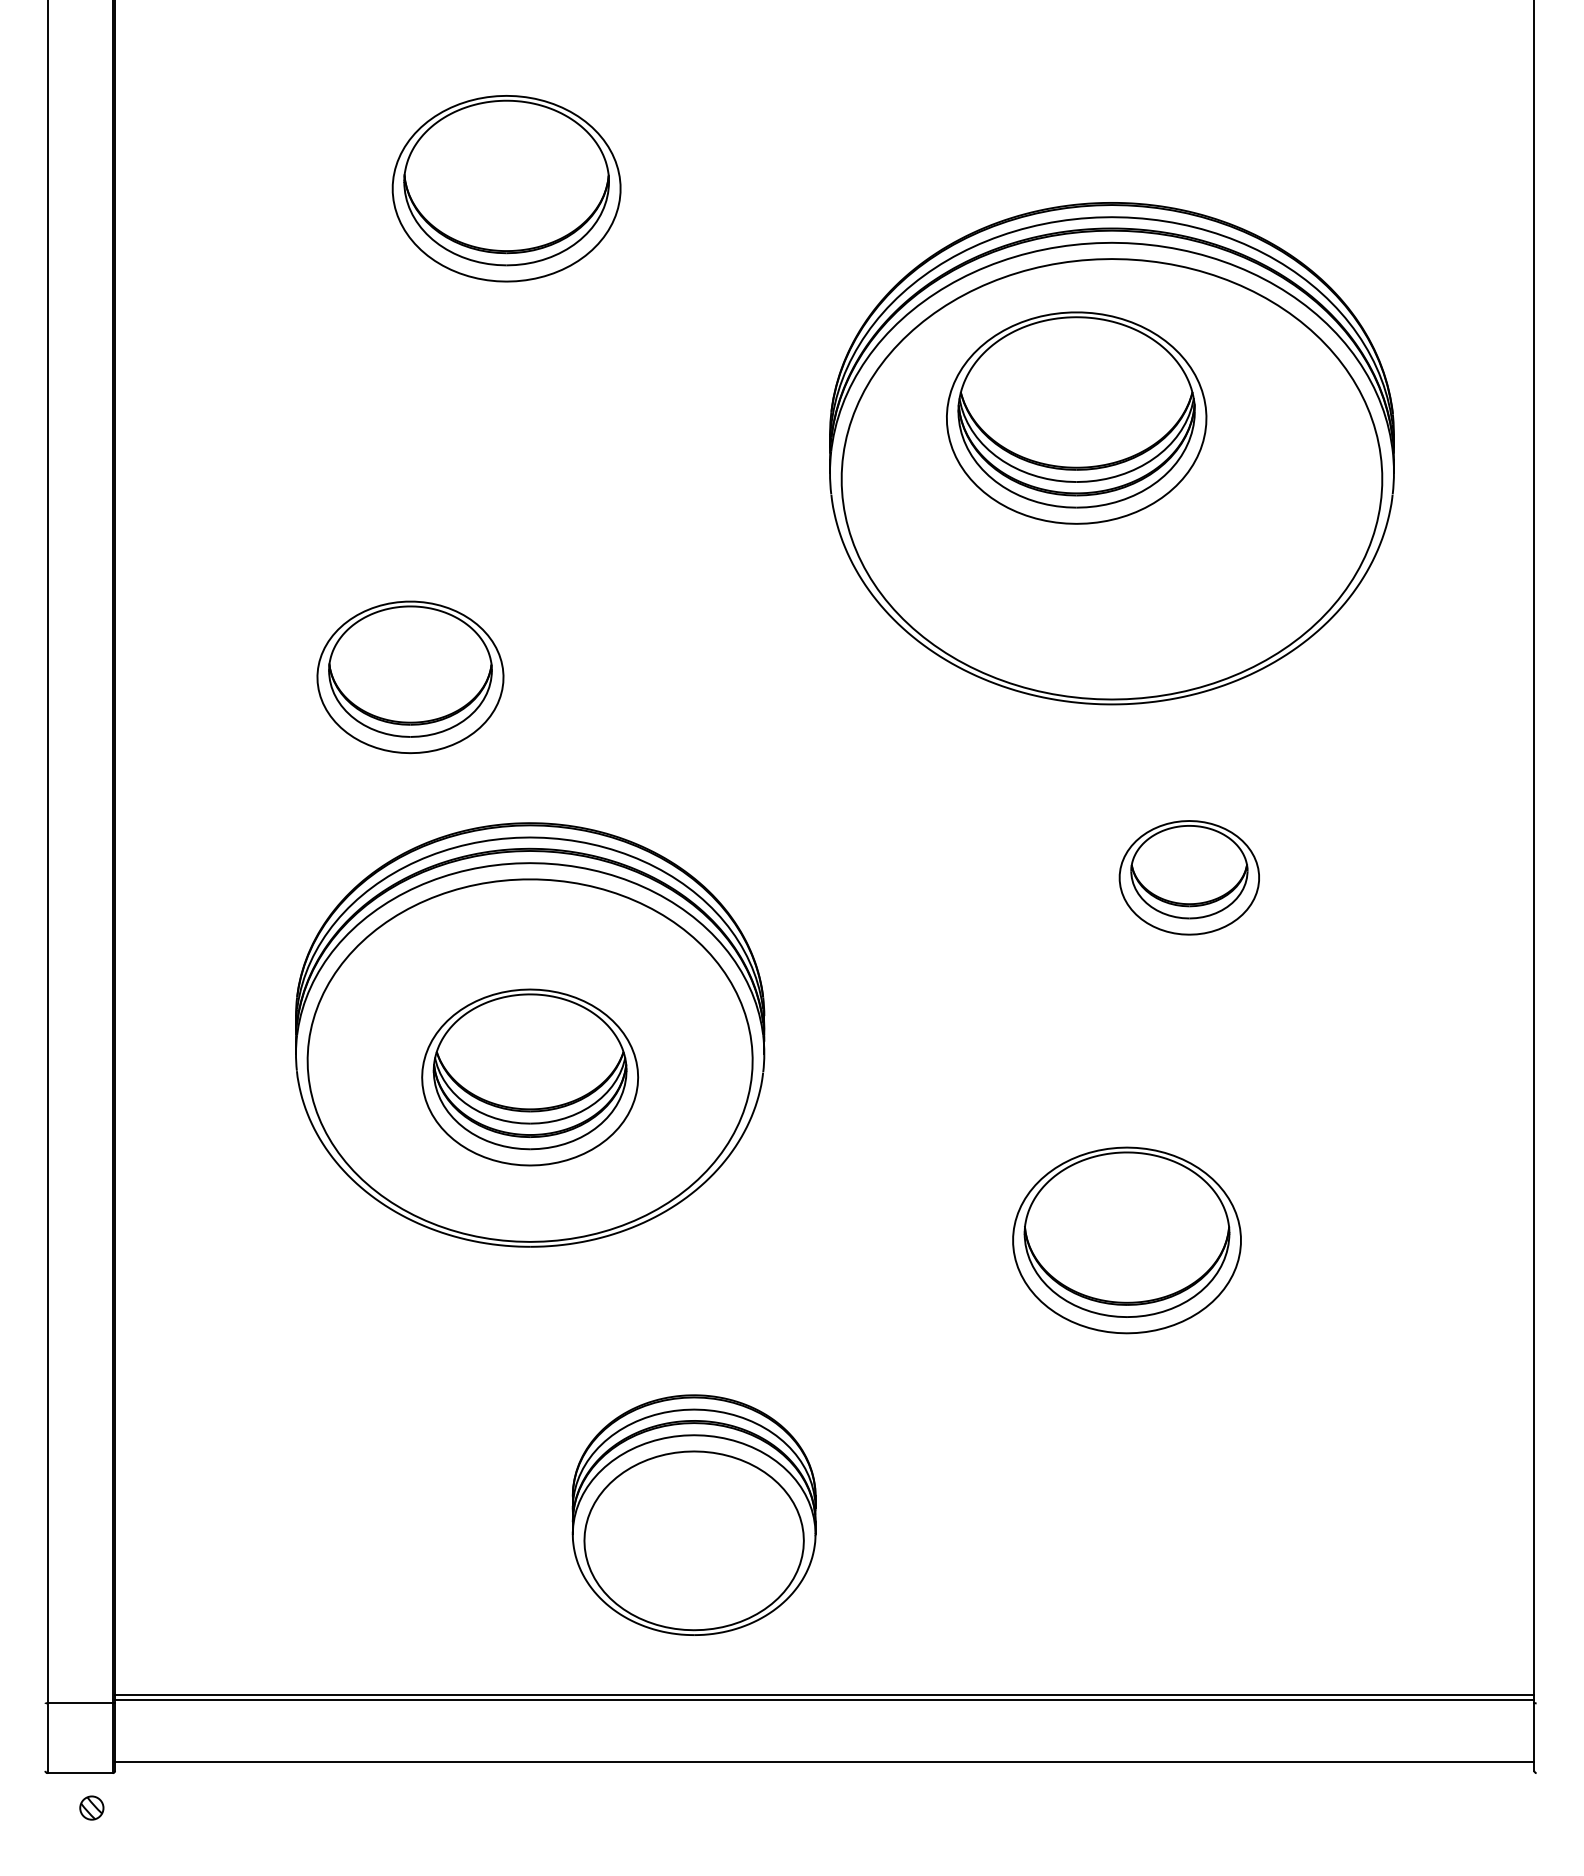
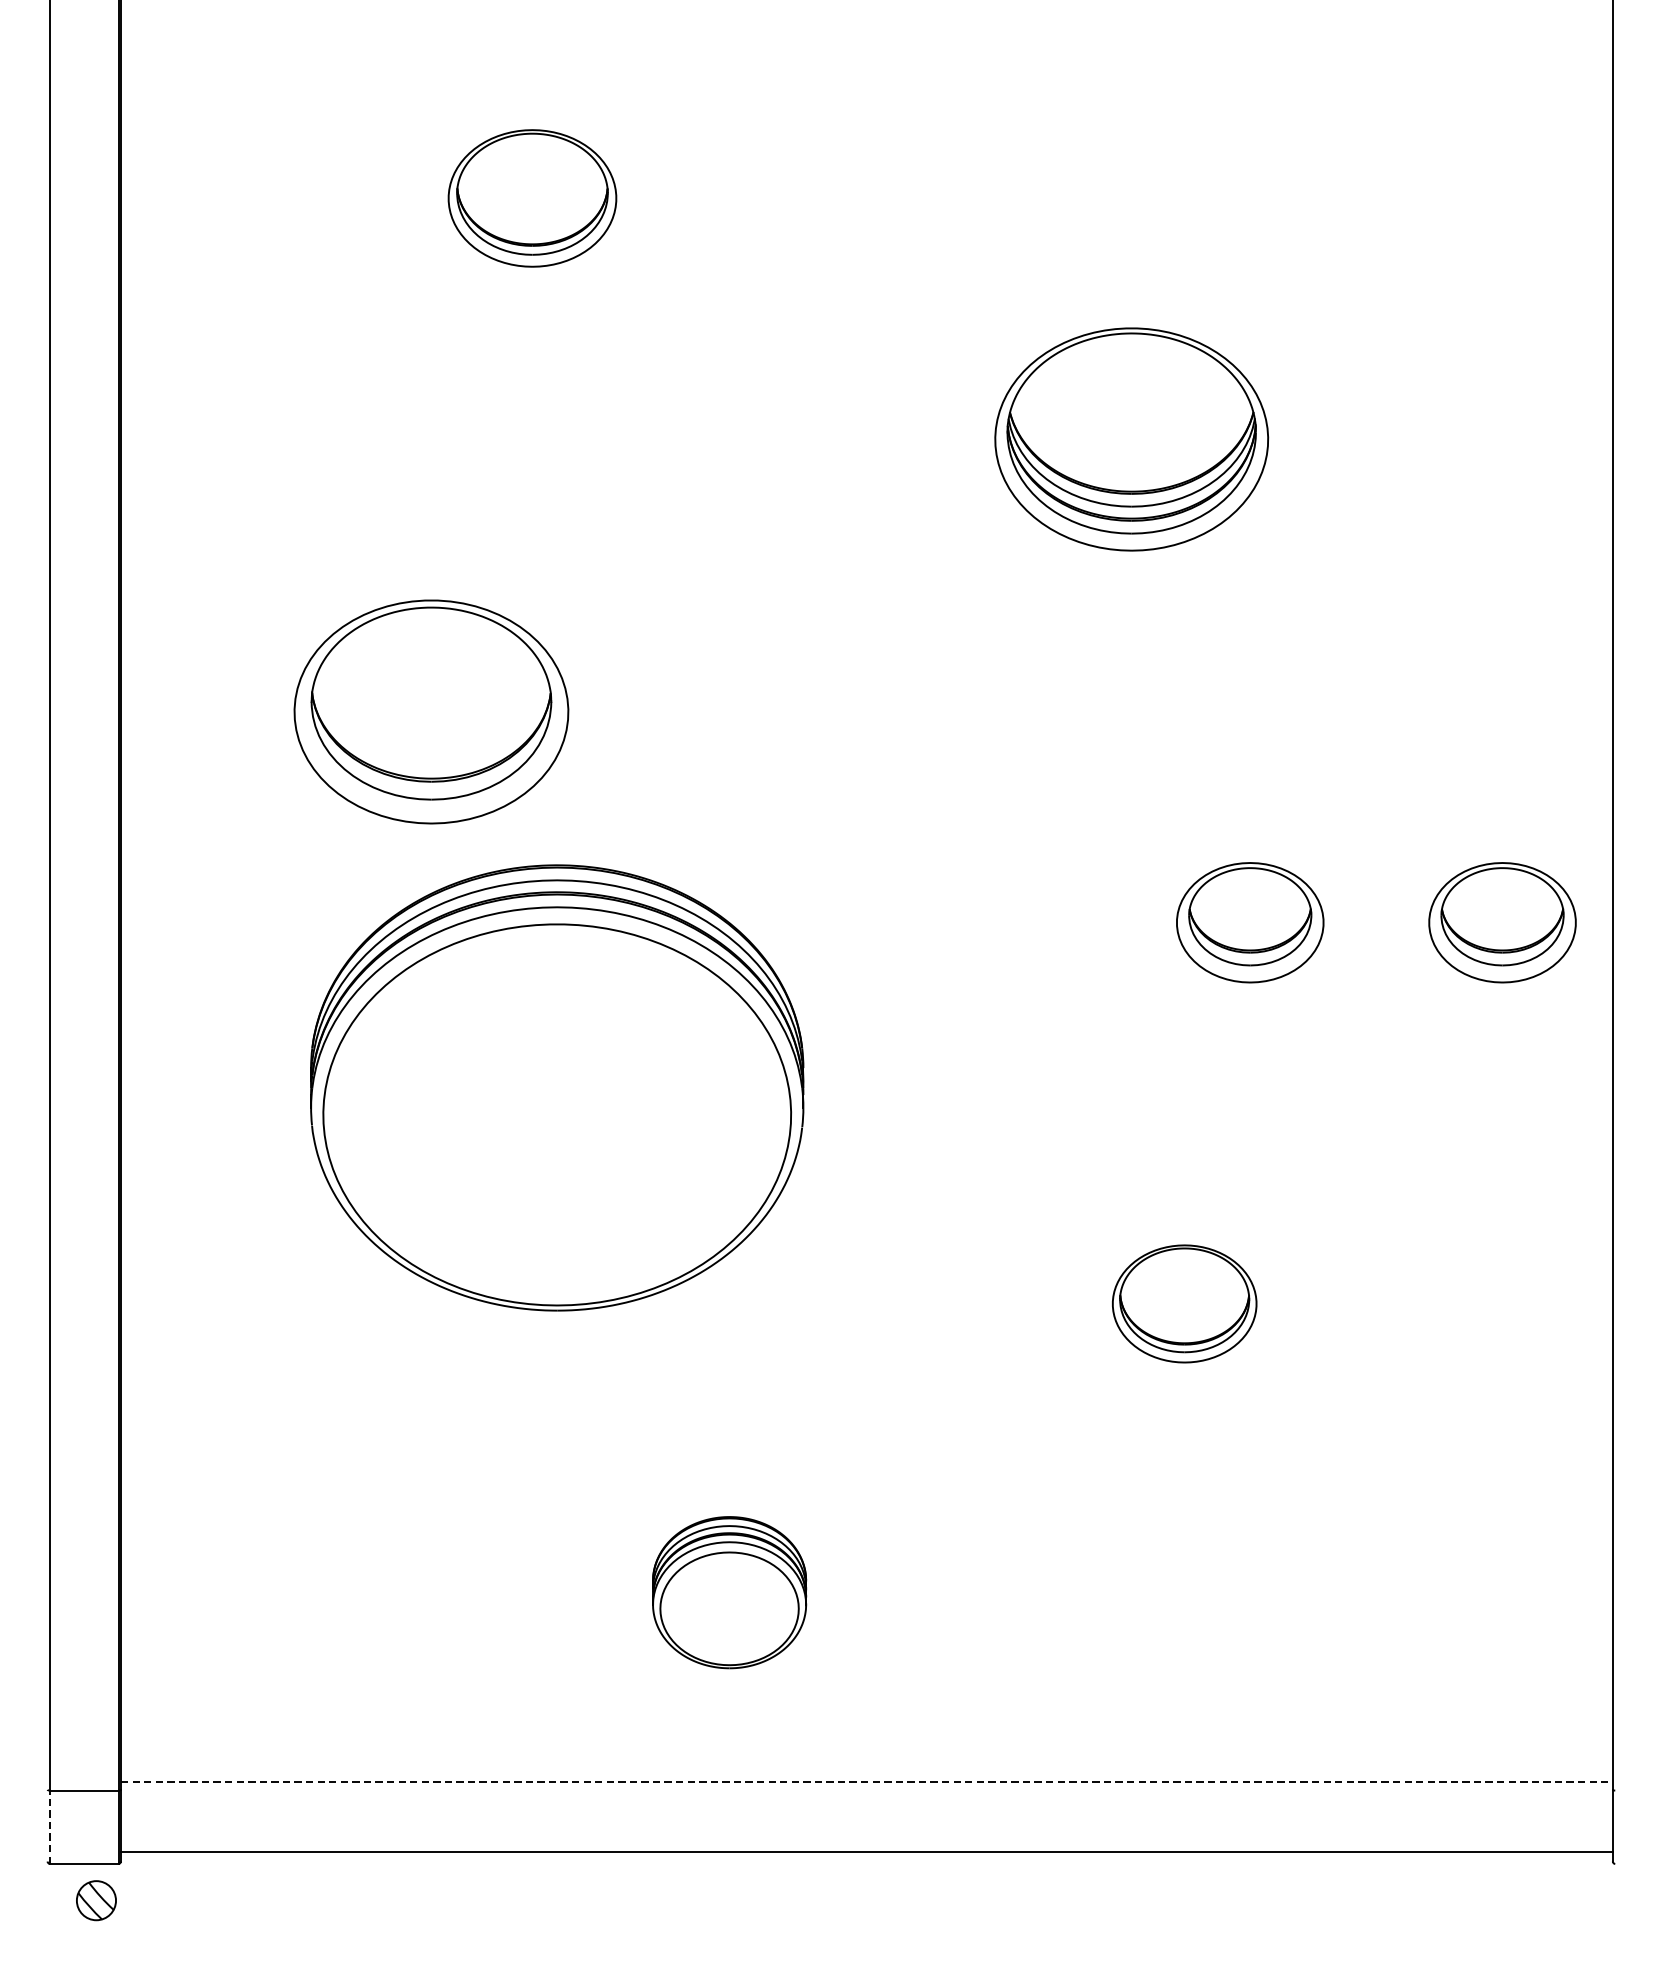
part: (506, 188) -> (532, 198), size x0.7
part: (1111, 453) -> (1168, 476), removed
part: (410, 677) -> (431, 712), size x1.4
part: (1428, 877) -> (1501, 922), added
part: (530, 1077) -> (557, 1132), removed
part: (1126, 1240) -> (1184, 1303), size x0.6
part: (693, 1514) -> (728, 1592), size x0.6
line: (824, 1694) -> (866, 1781), solid -> dashed
line: (824, 1699) -> (866, 1786), removed
line: (47, 1738) -> (49, 1827), solid -> dashed
part: (91, 1807) -> (96, 1900), size x1.6

